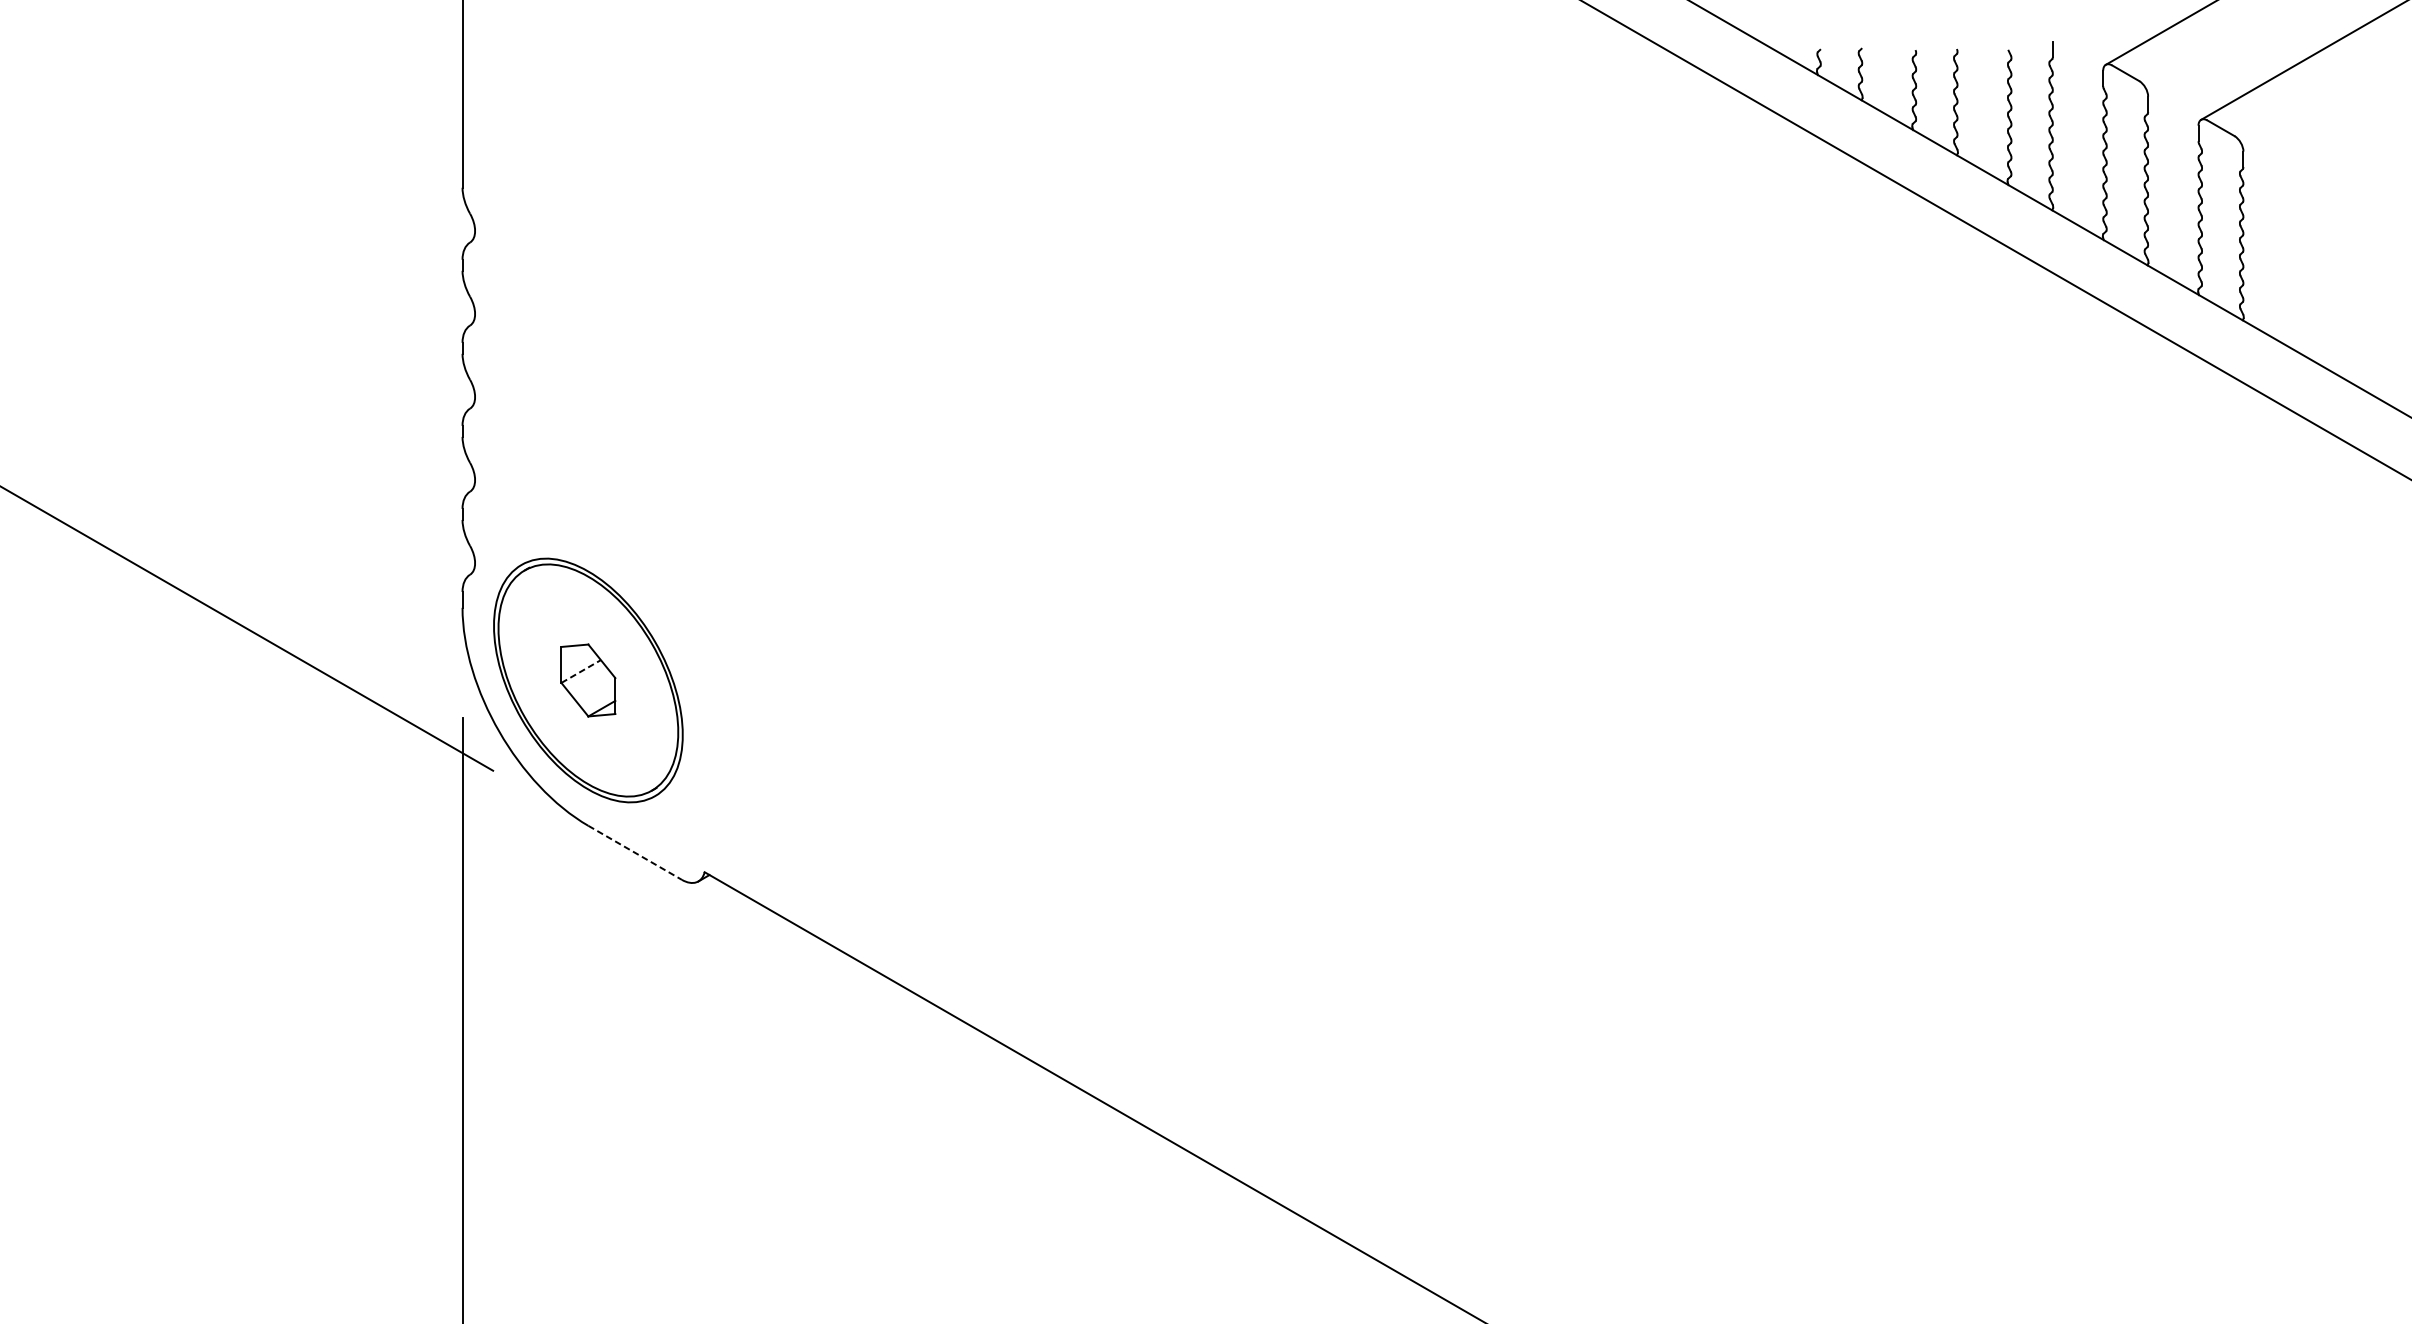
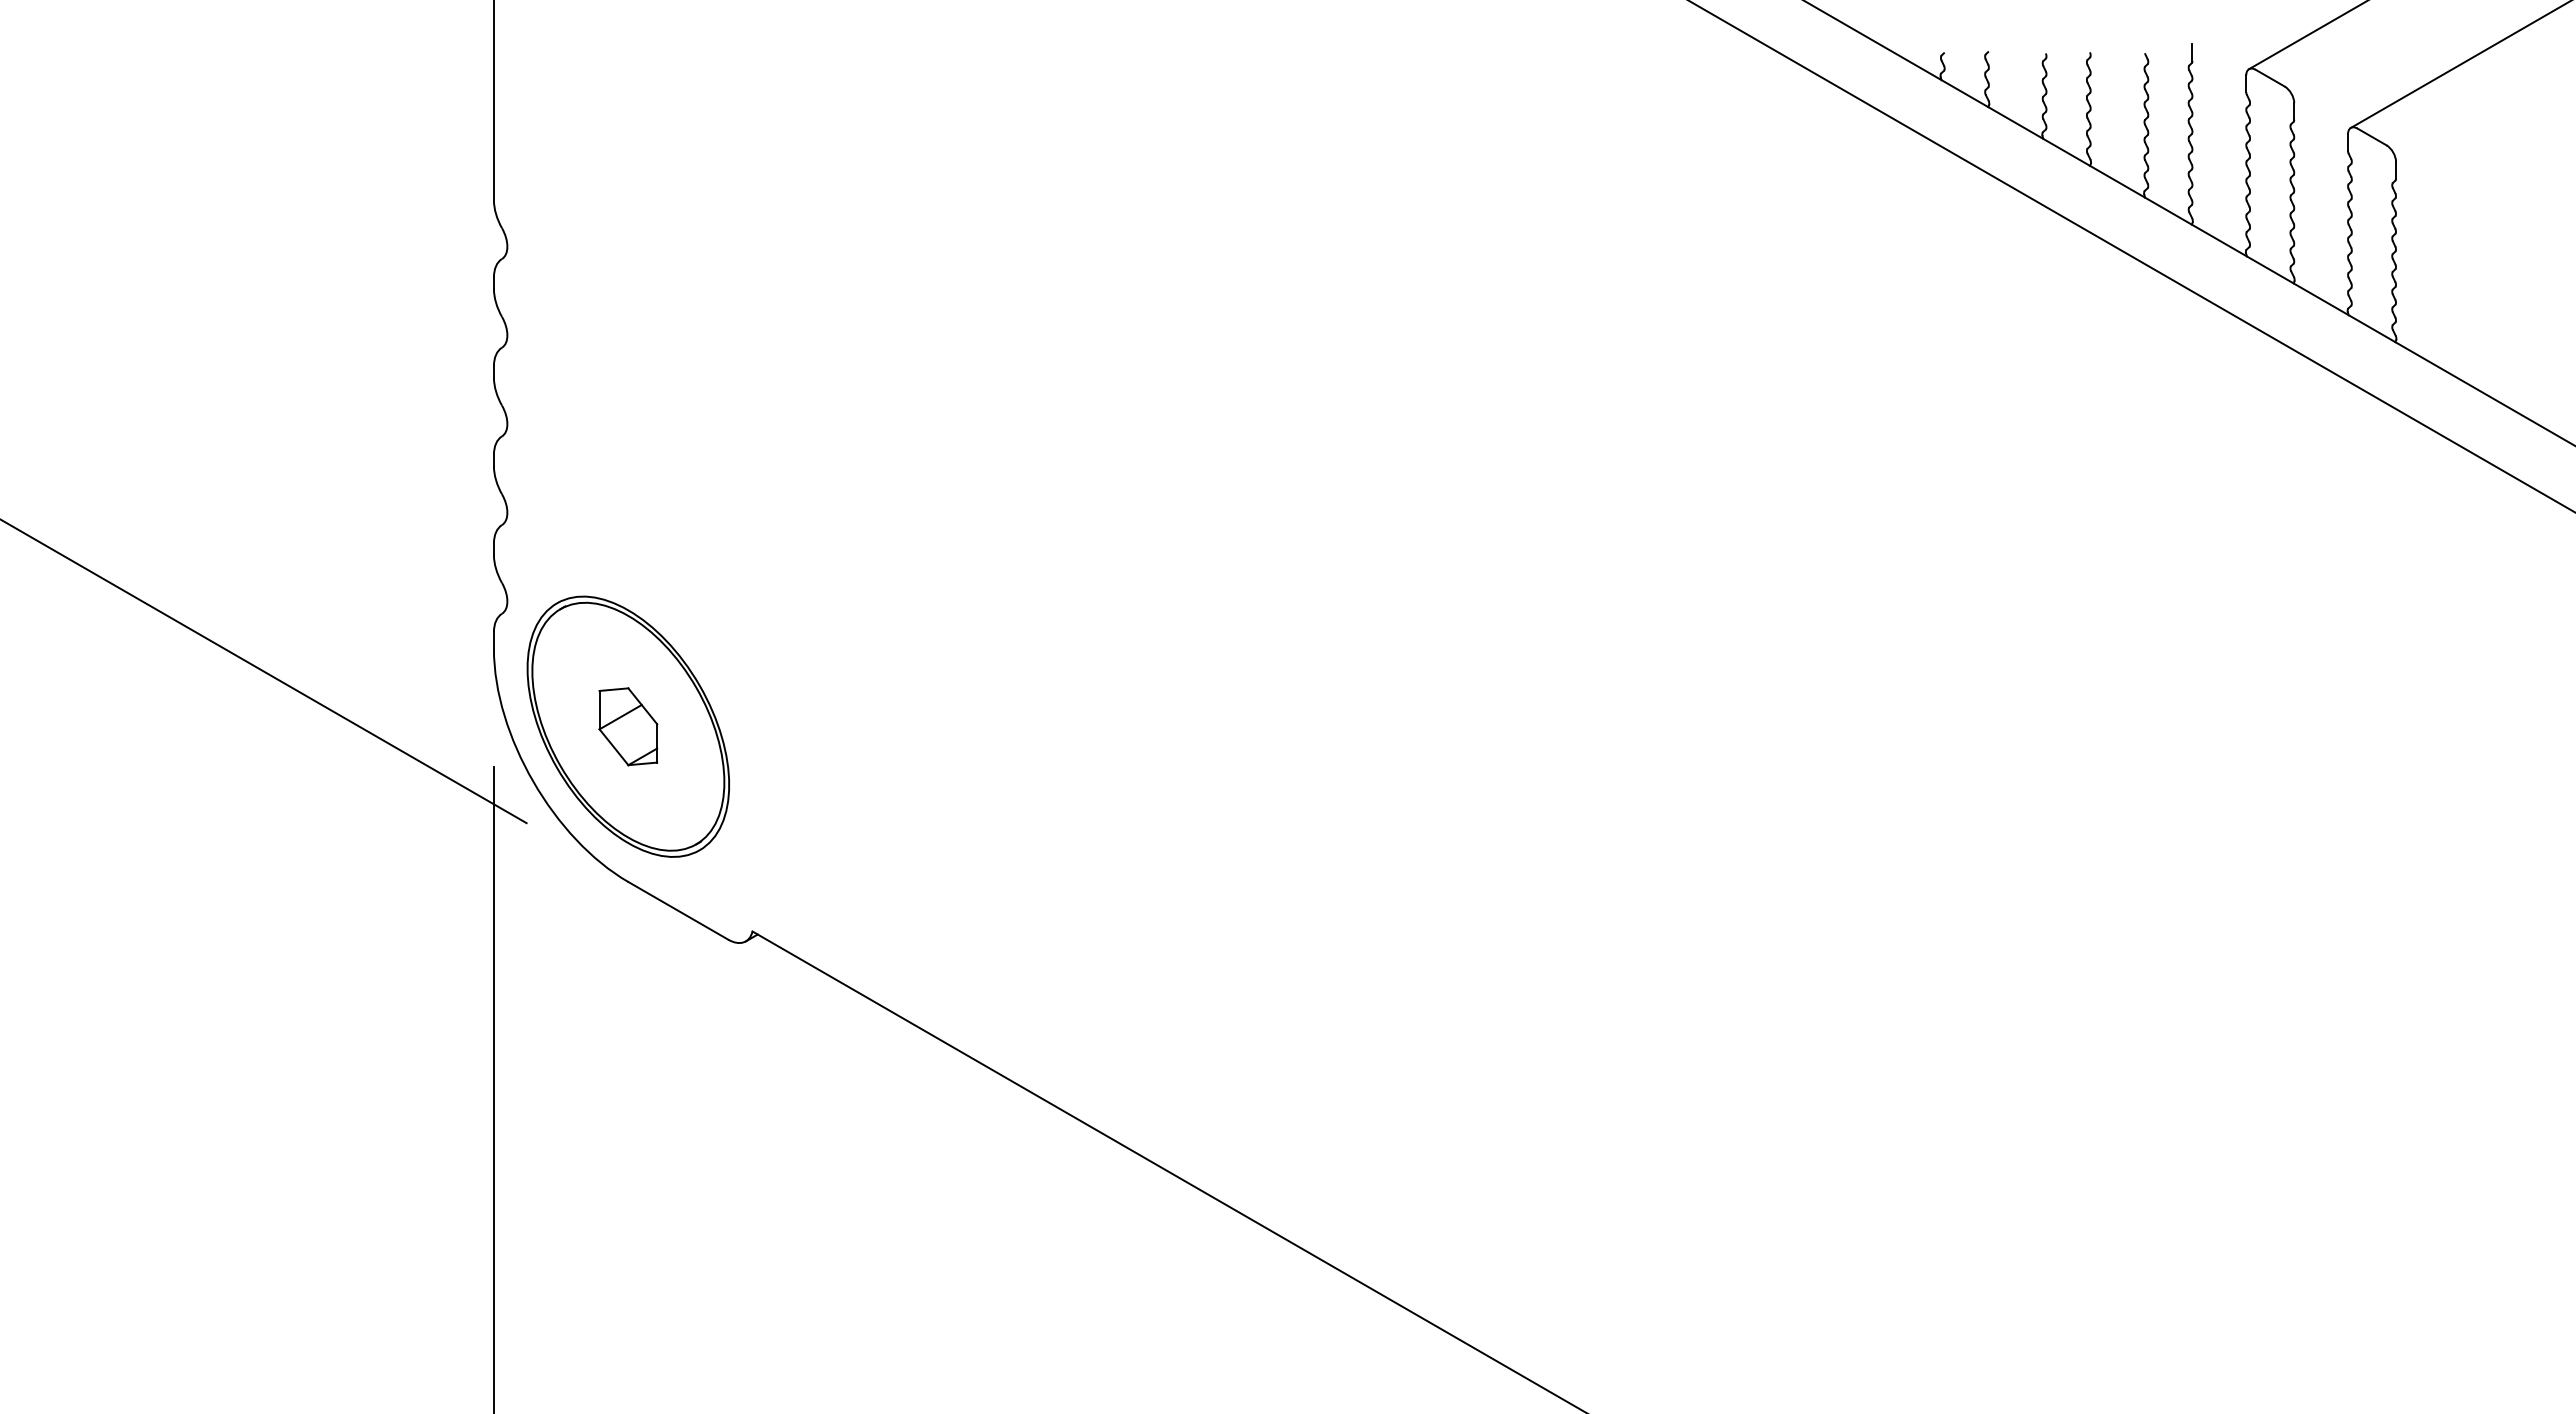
line: (581, 670) -> (621, 716), dashed -> solid
line: (635, 852) -> (678, 910), dashed -> solid

